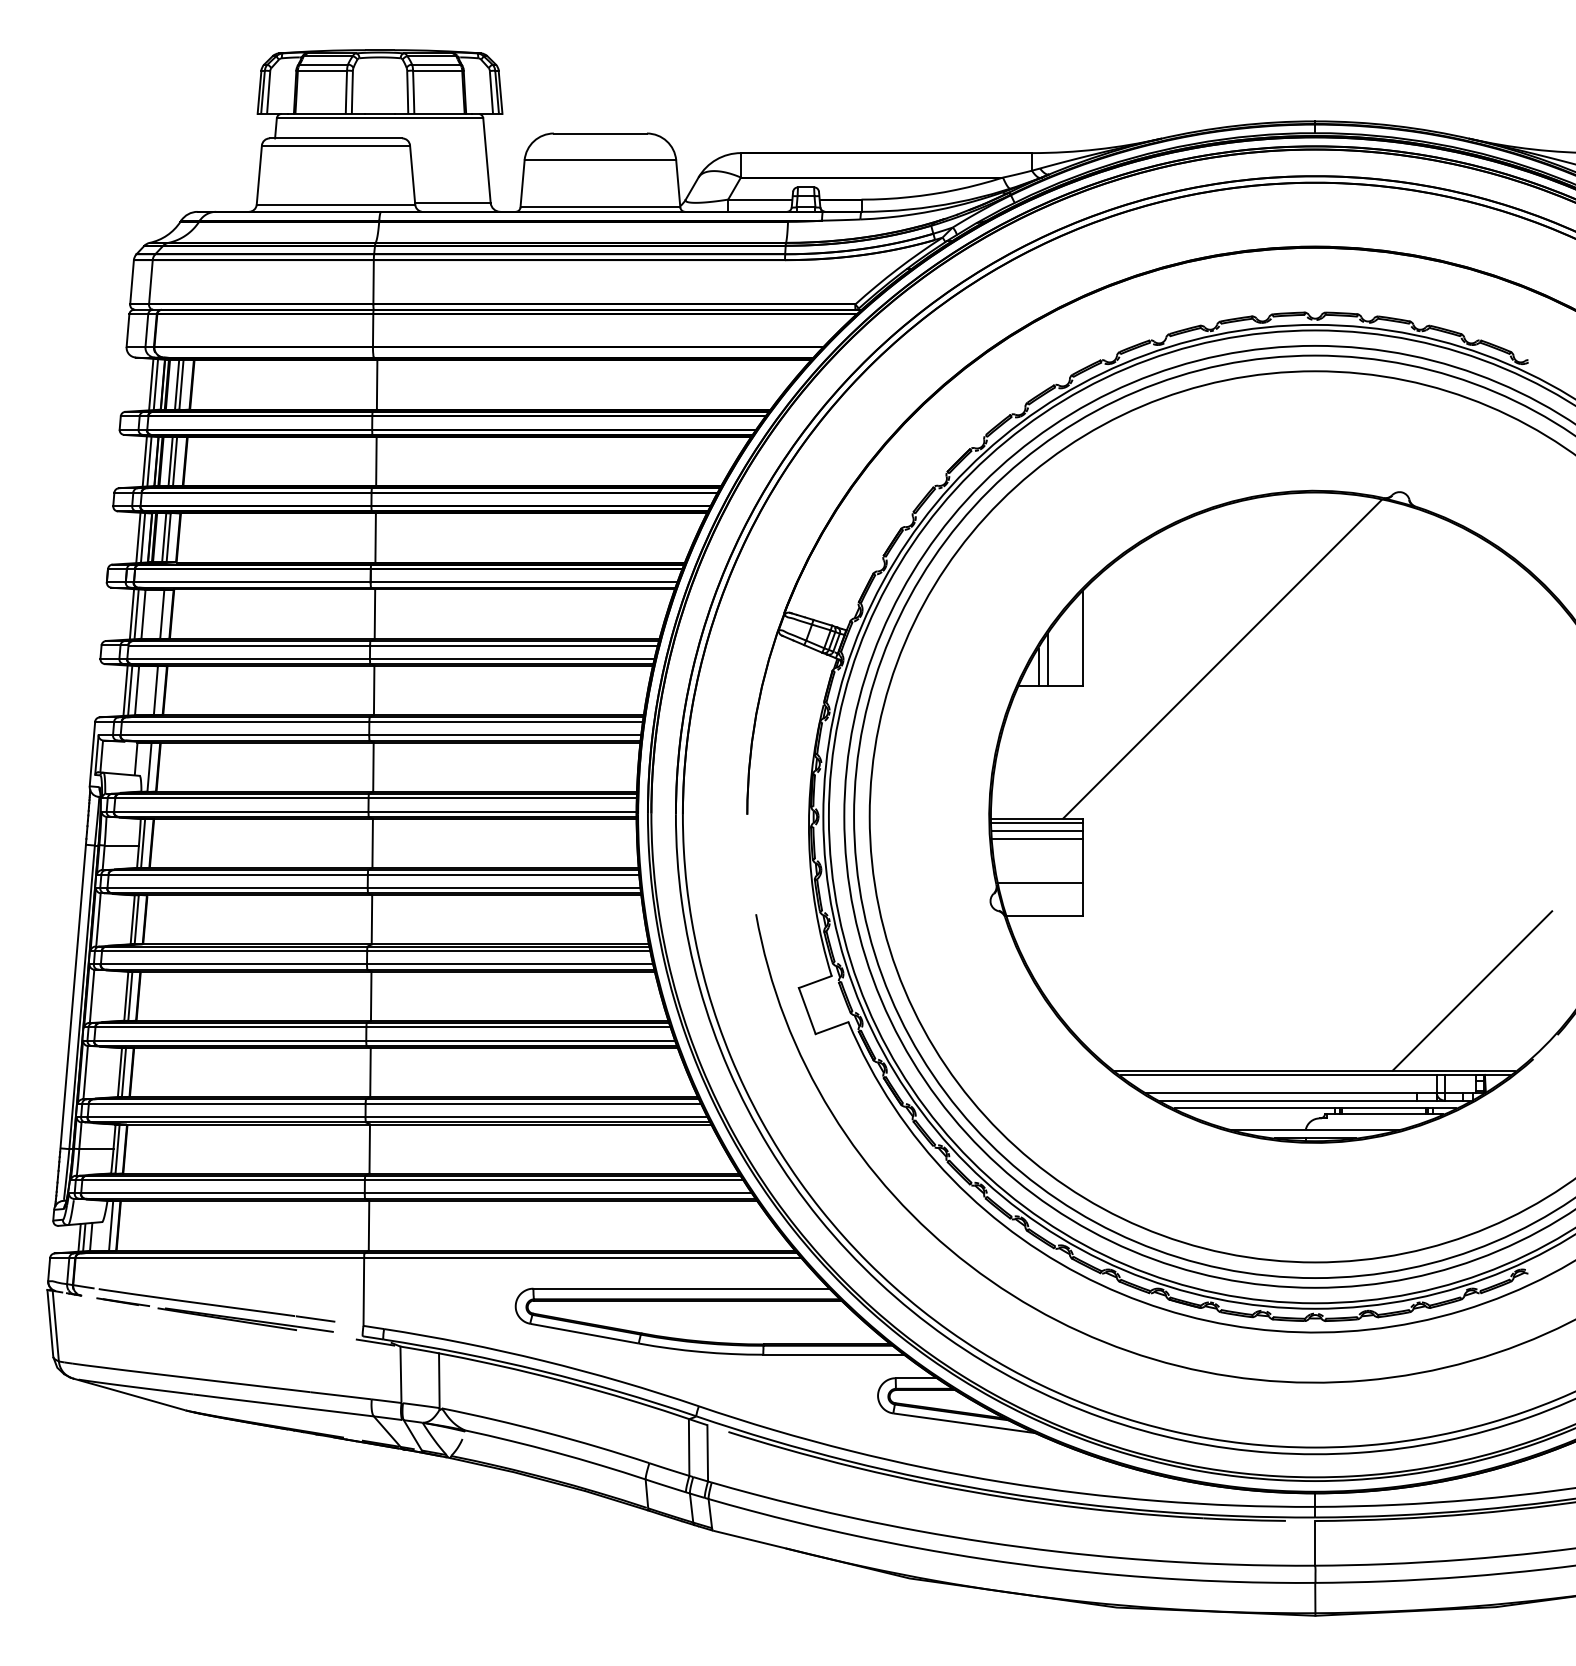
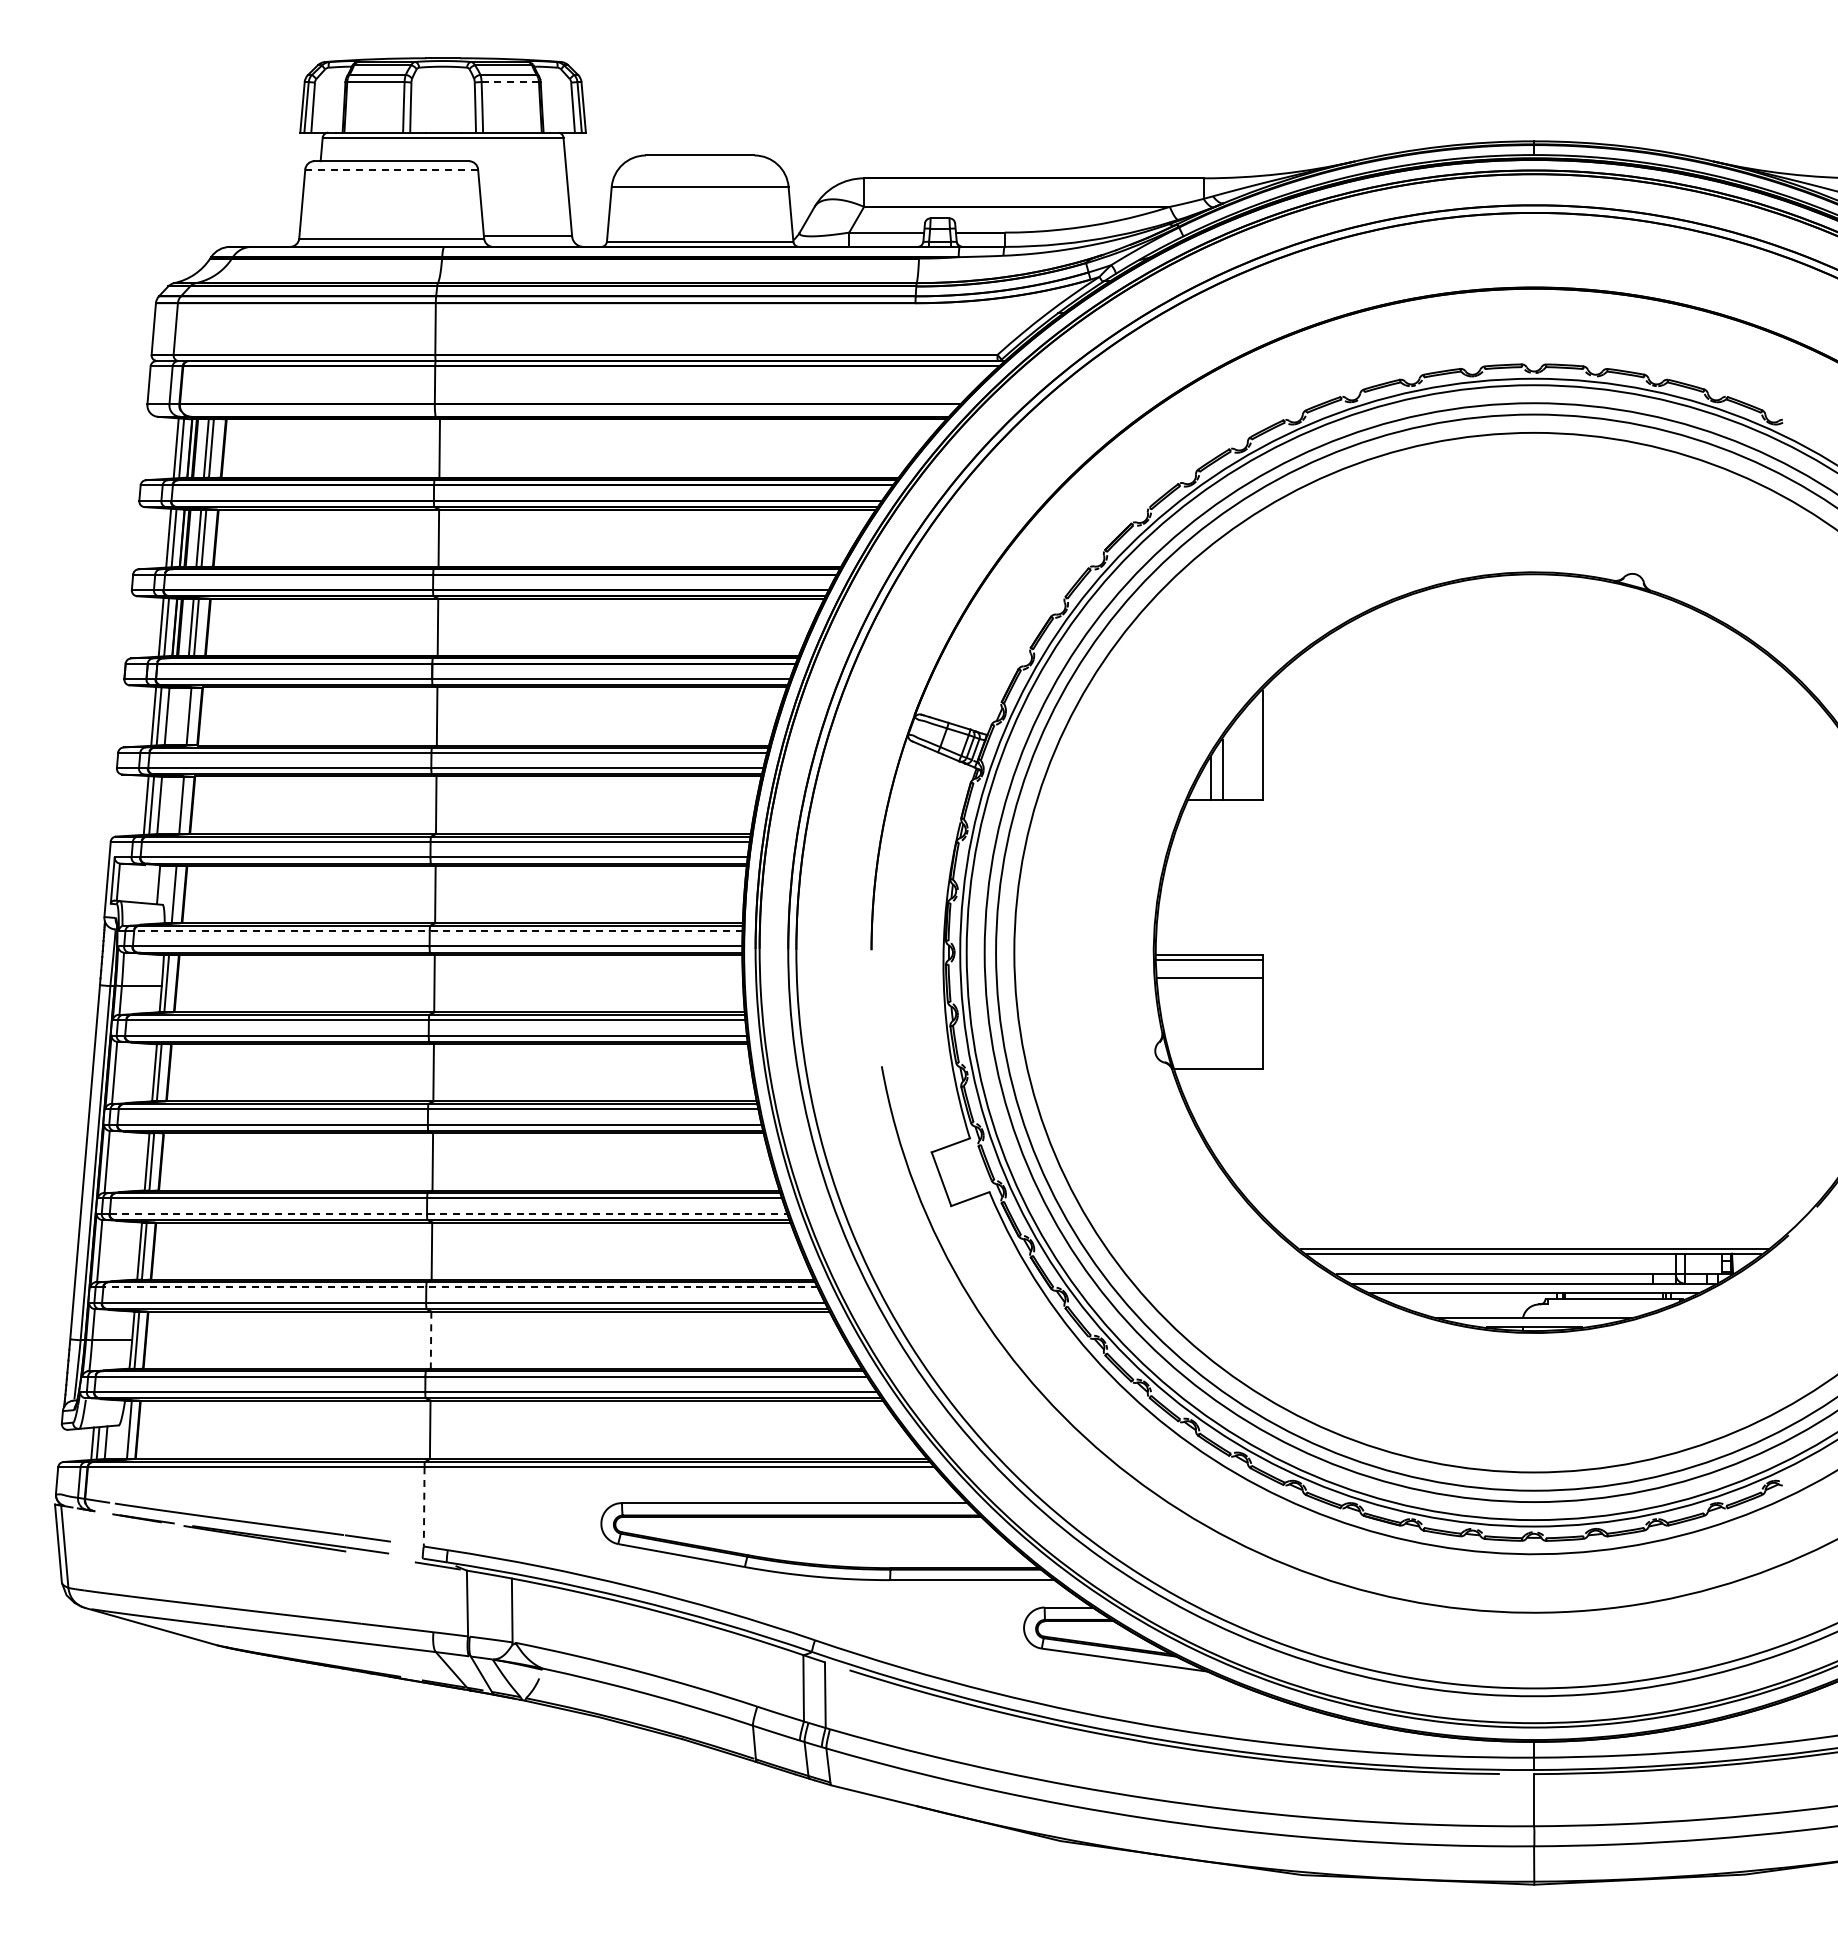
line: (437, 70) -> (510, 82), solid -> dashed
line: (336, 145) -> (392, 169), solid -> dashed
line: (1222, 658) -> (1425, 768), removed
line: (375, 797) -> (437, 930), solid -> dashed
line: (1037, 830) -> (1209, 968), removed
line: (1040, 883) -> (1213, 1030), removed
line: (1472, 990) -> (1717, 1155), removed
line: (384, 1040) -> (448, 1213), solid -> dashed
line: (394, 1103) -> (460, 1287), solid -> dashed
line: (370, 1149) -> (431, 1340), solid -> dashed
line: (364, 1291) -> (424, 1506), solid -> dashed

